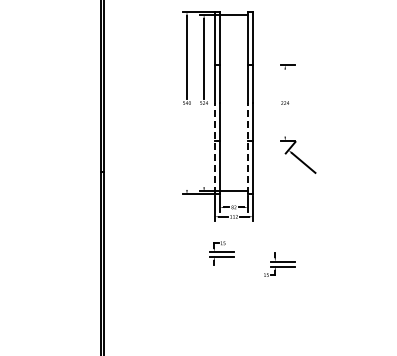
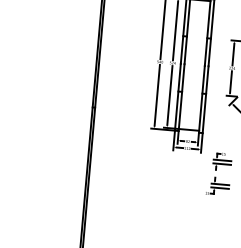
line: (285, 84) -> (233, 54), added
line: (285, 121) -> (231, 81), added
line: (204, 147) -> (170, 95), added
line: (187, 148) -> (157, 95), added
line: (215, 148) -> (178, 97), dashed -> solid
line: (247, 148) -> (201, 99), dashed -> solid
part: (221, 253) -> (222, 161), moved

